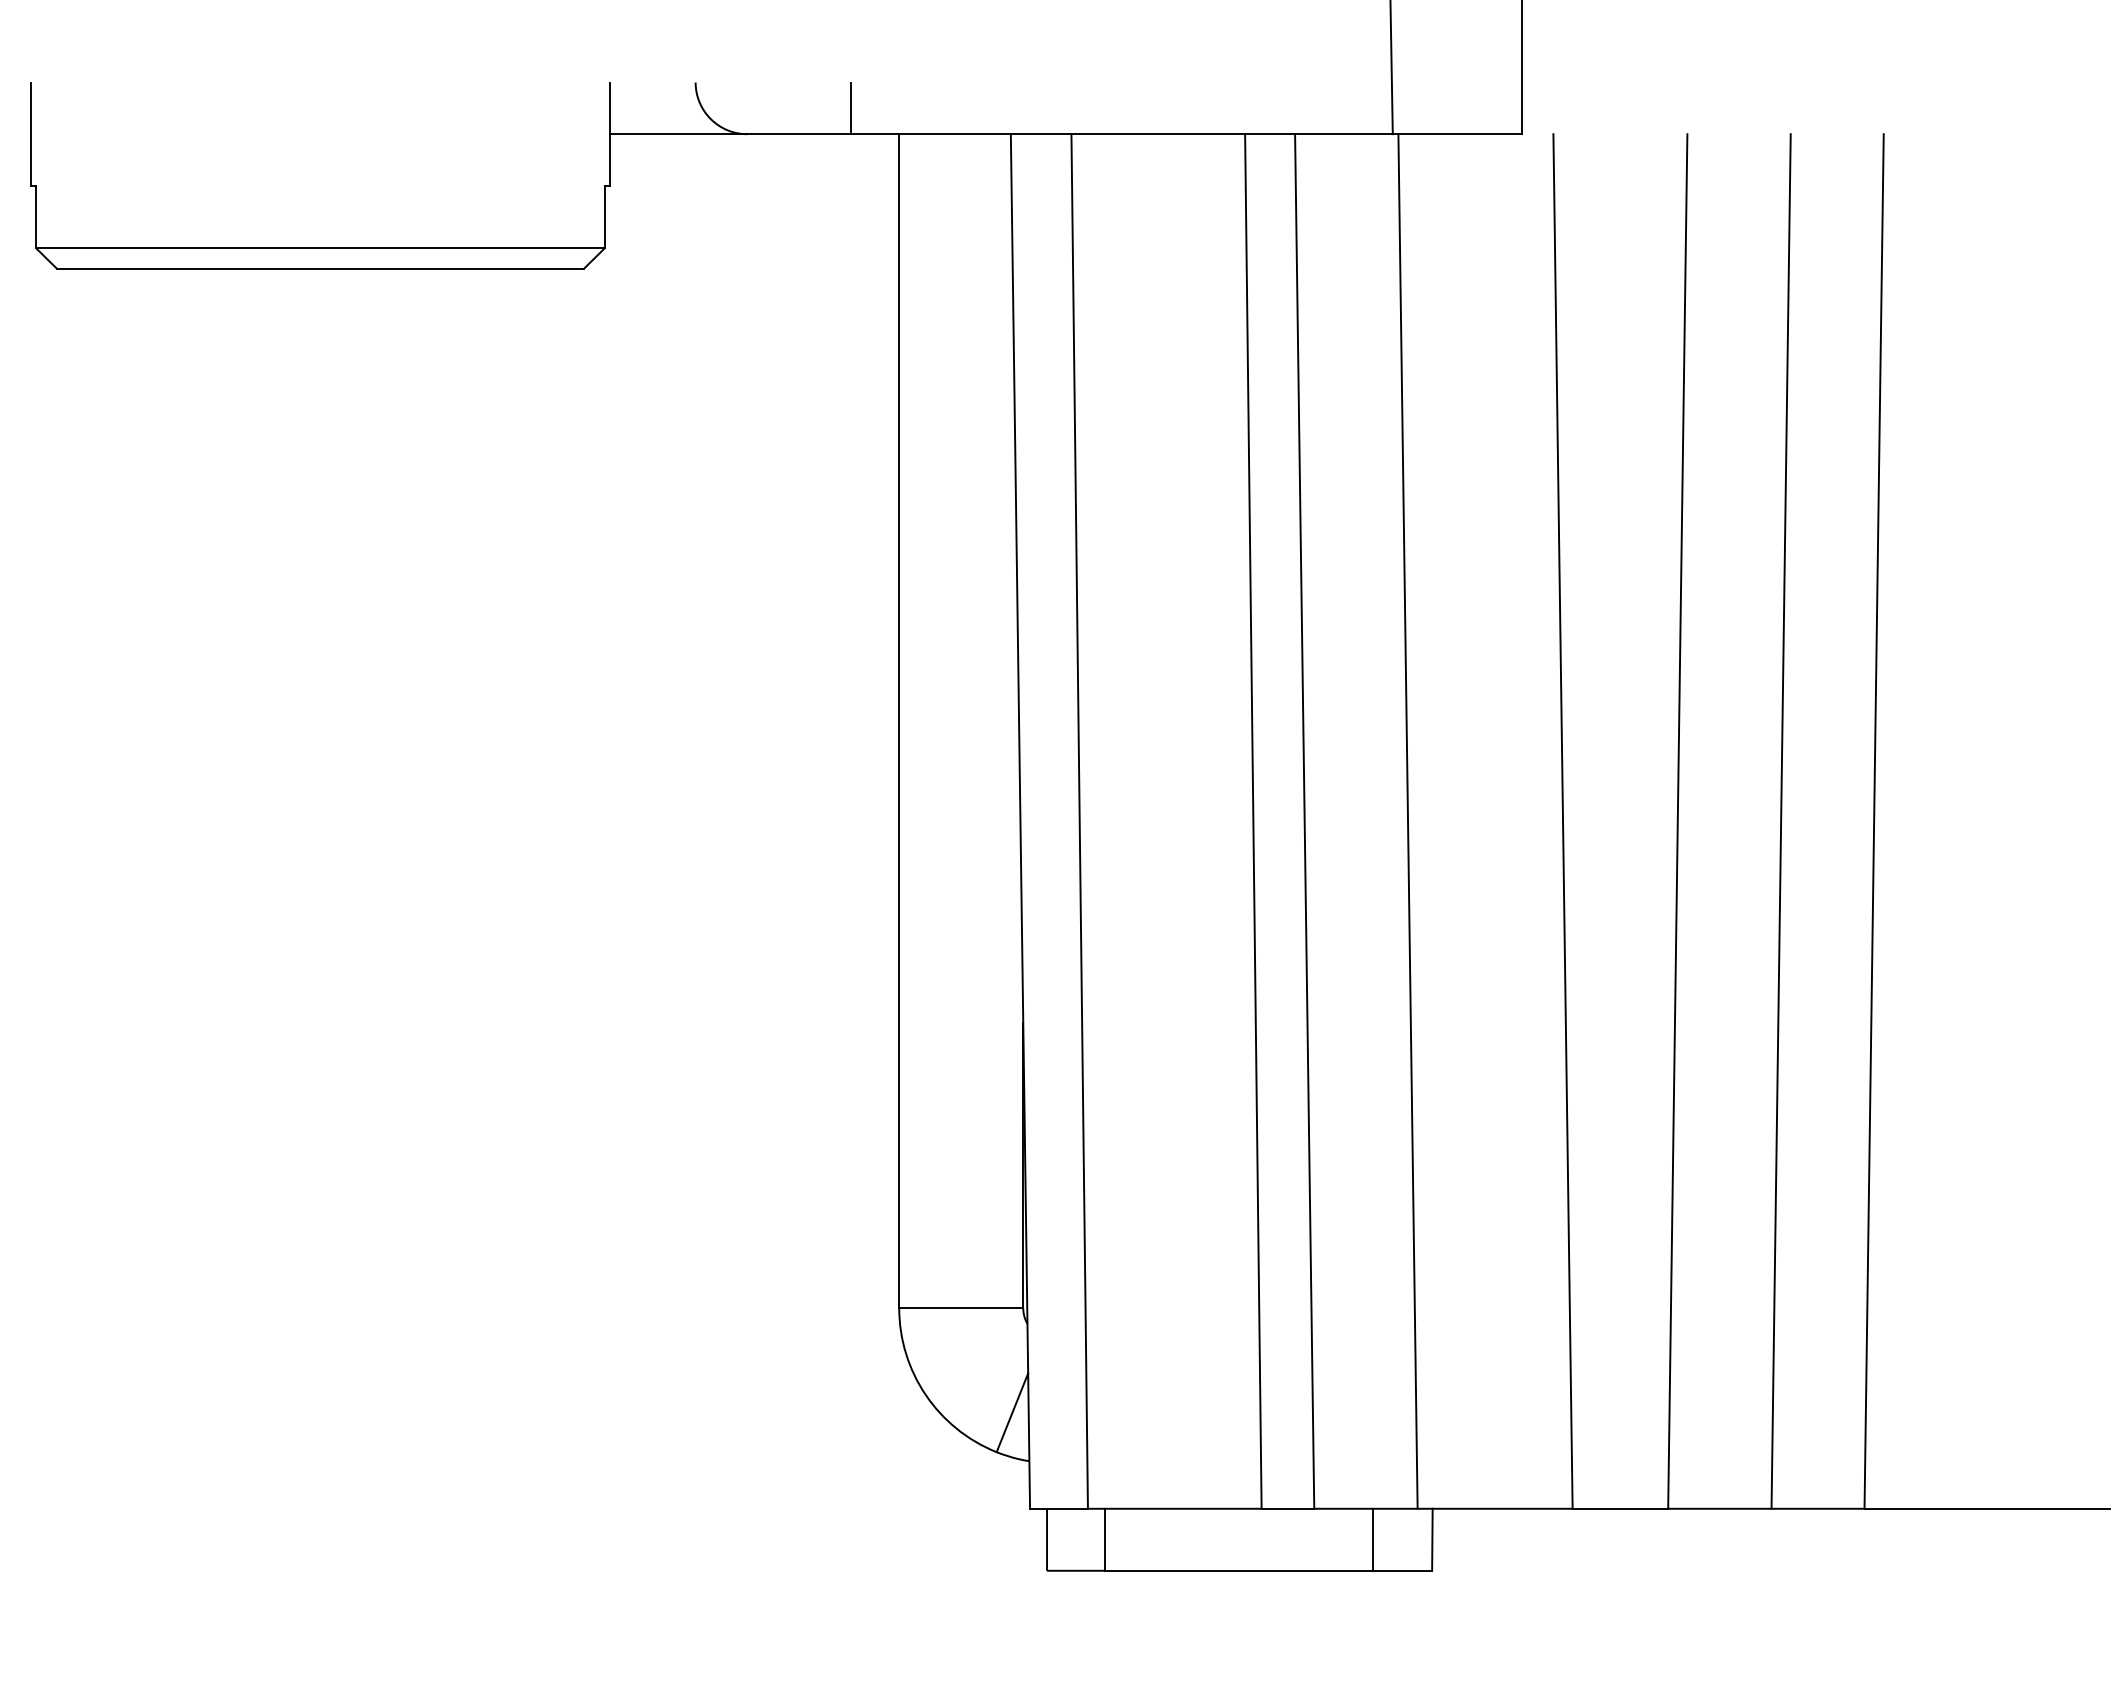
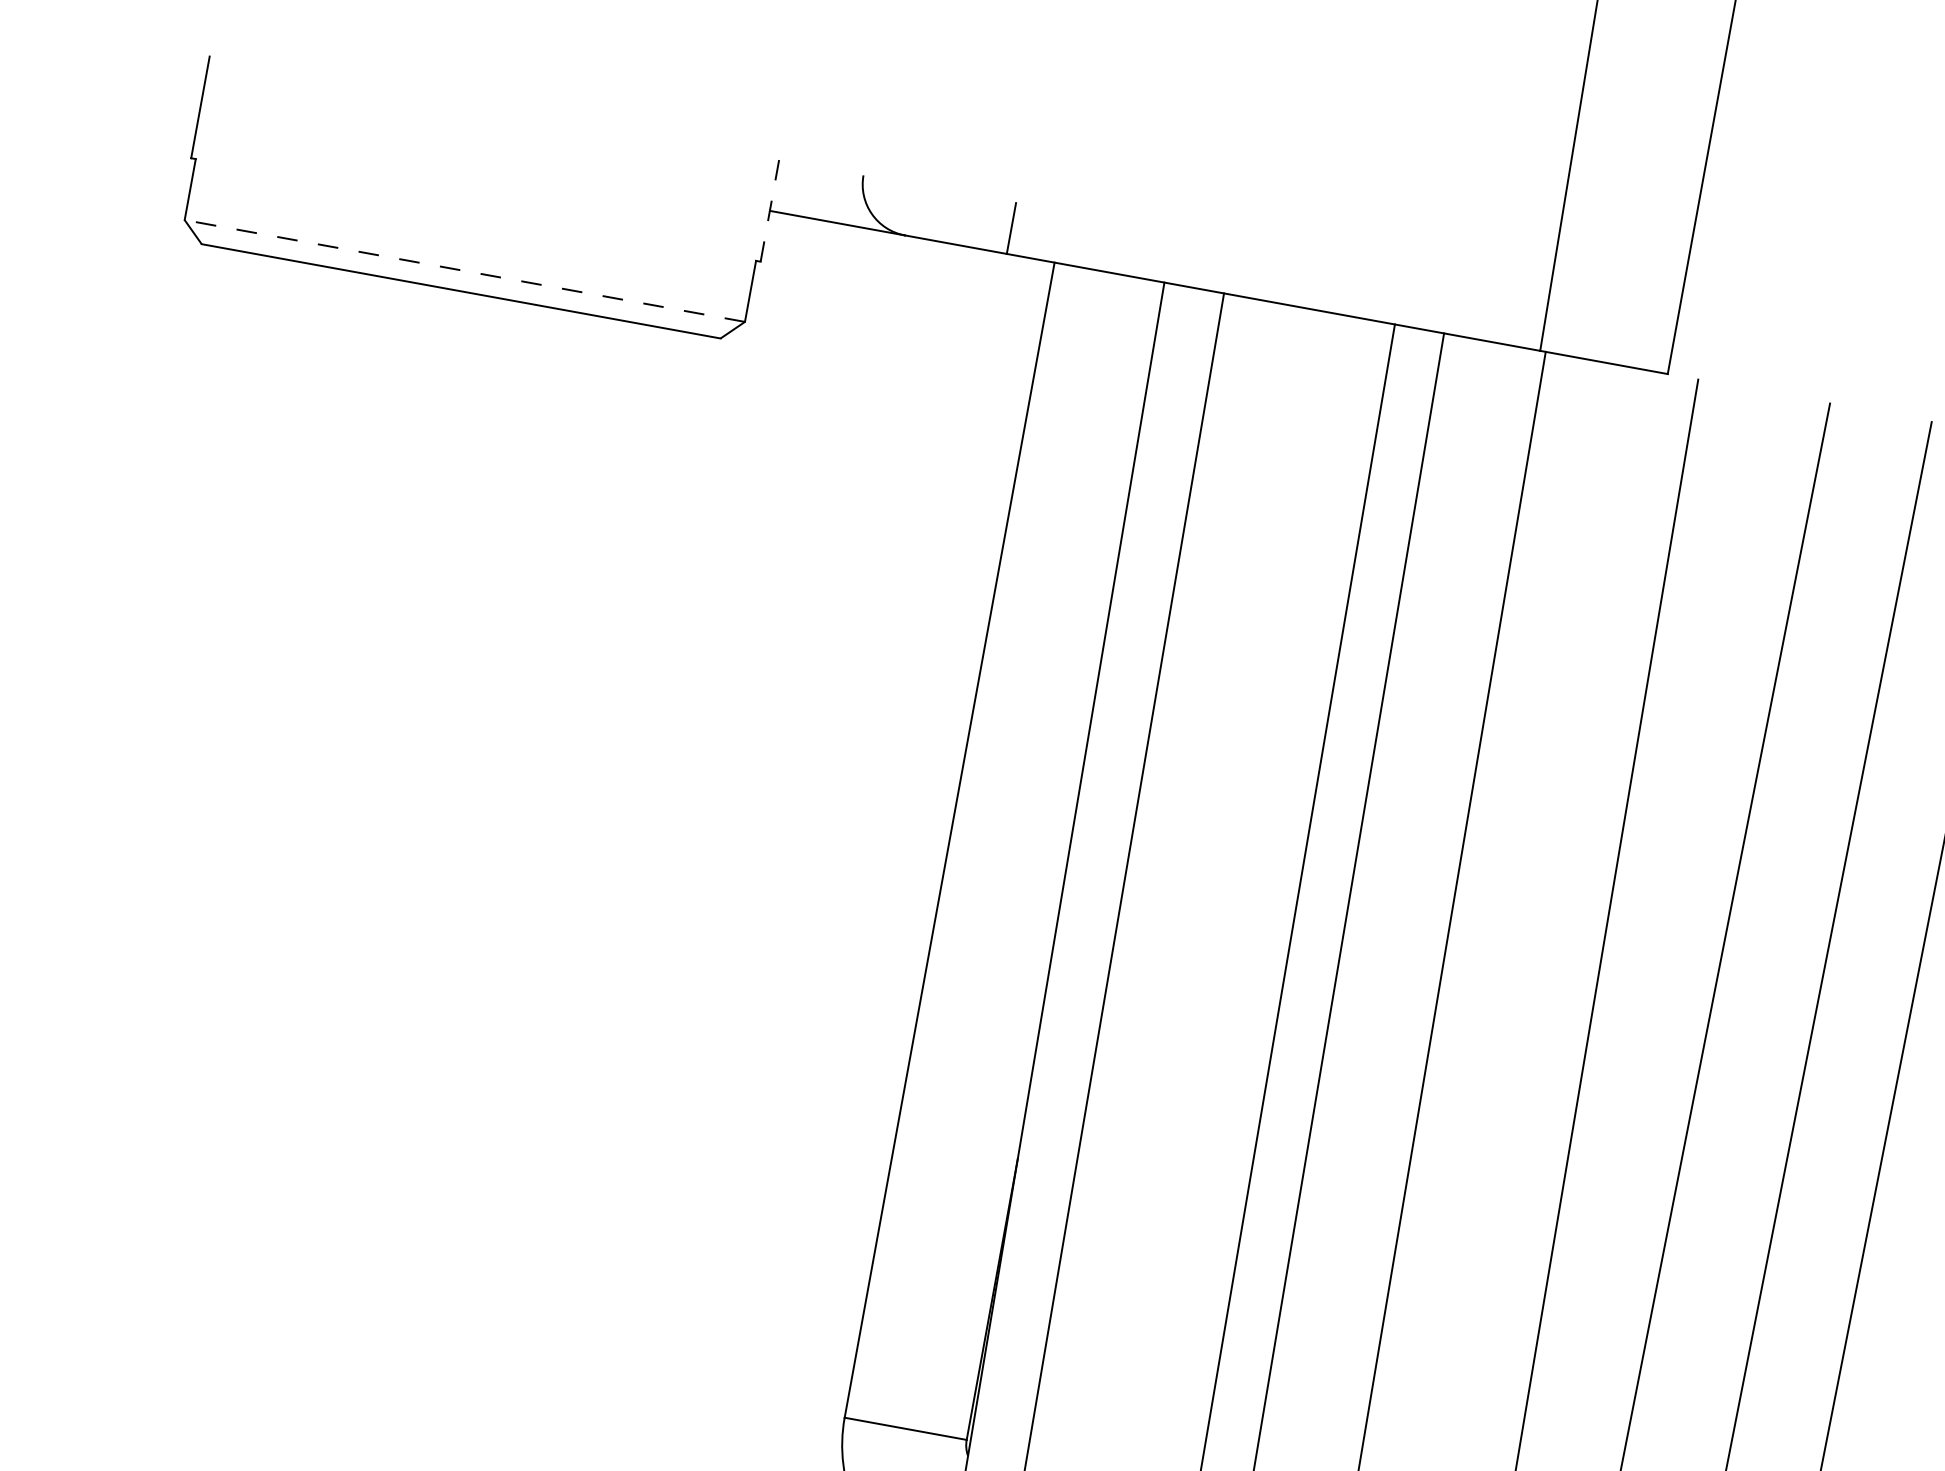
line: (609, 134) -> (769, 211), solid -> dashed
line: (320, 247) -> (464, 270), solid -> dashed

